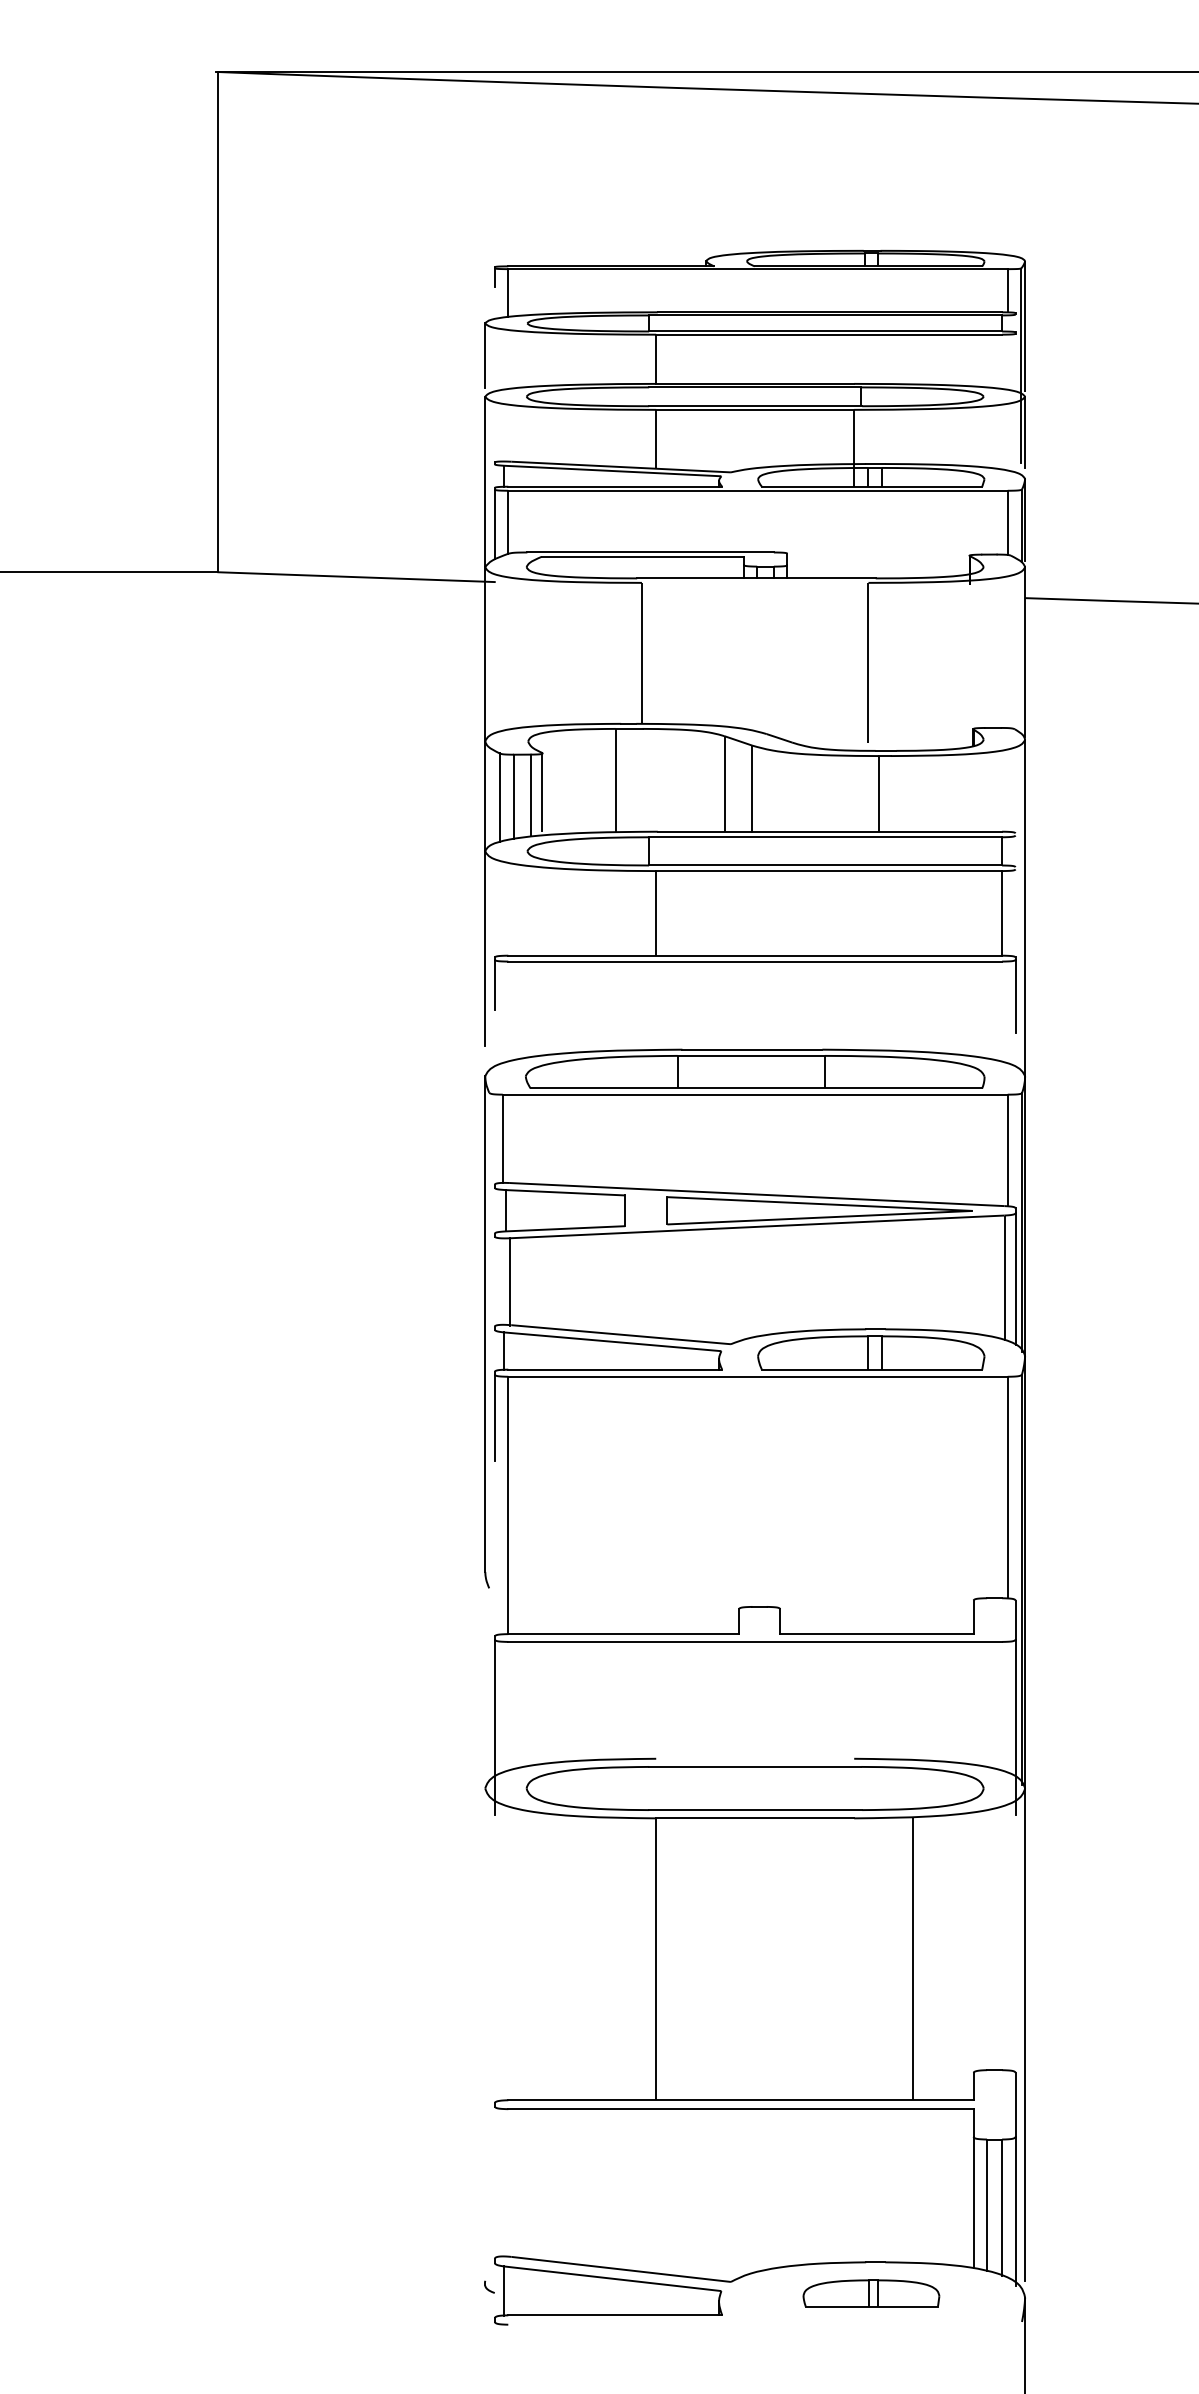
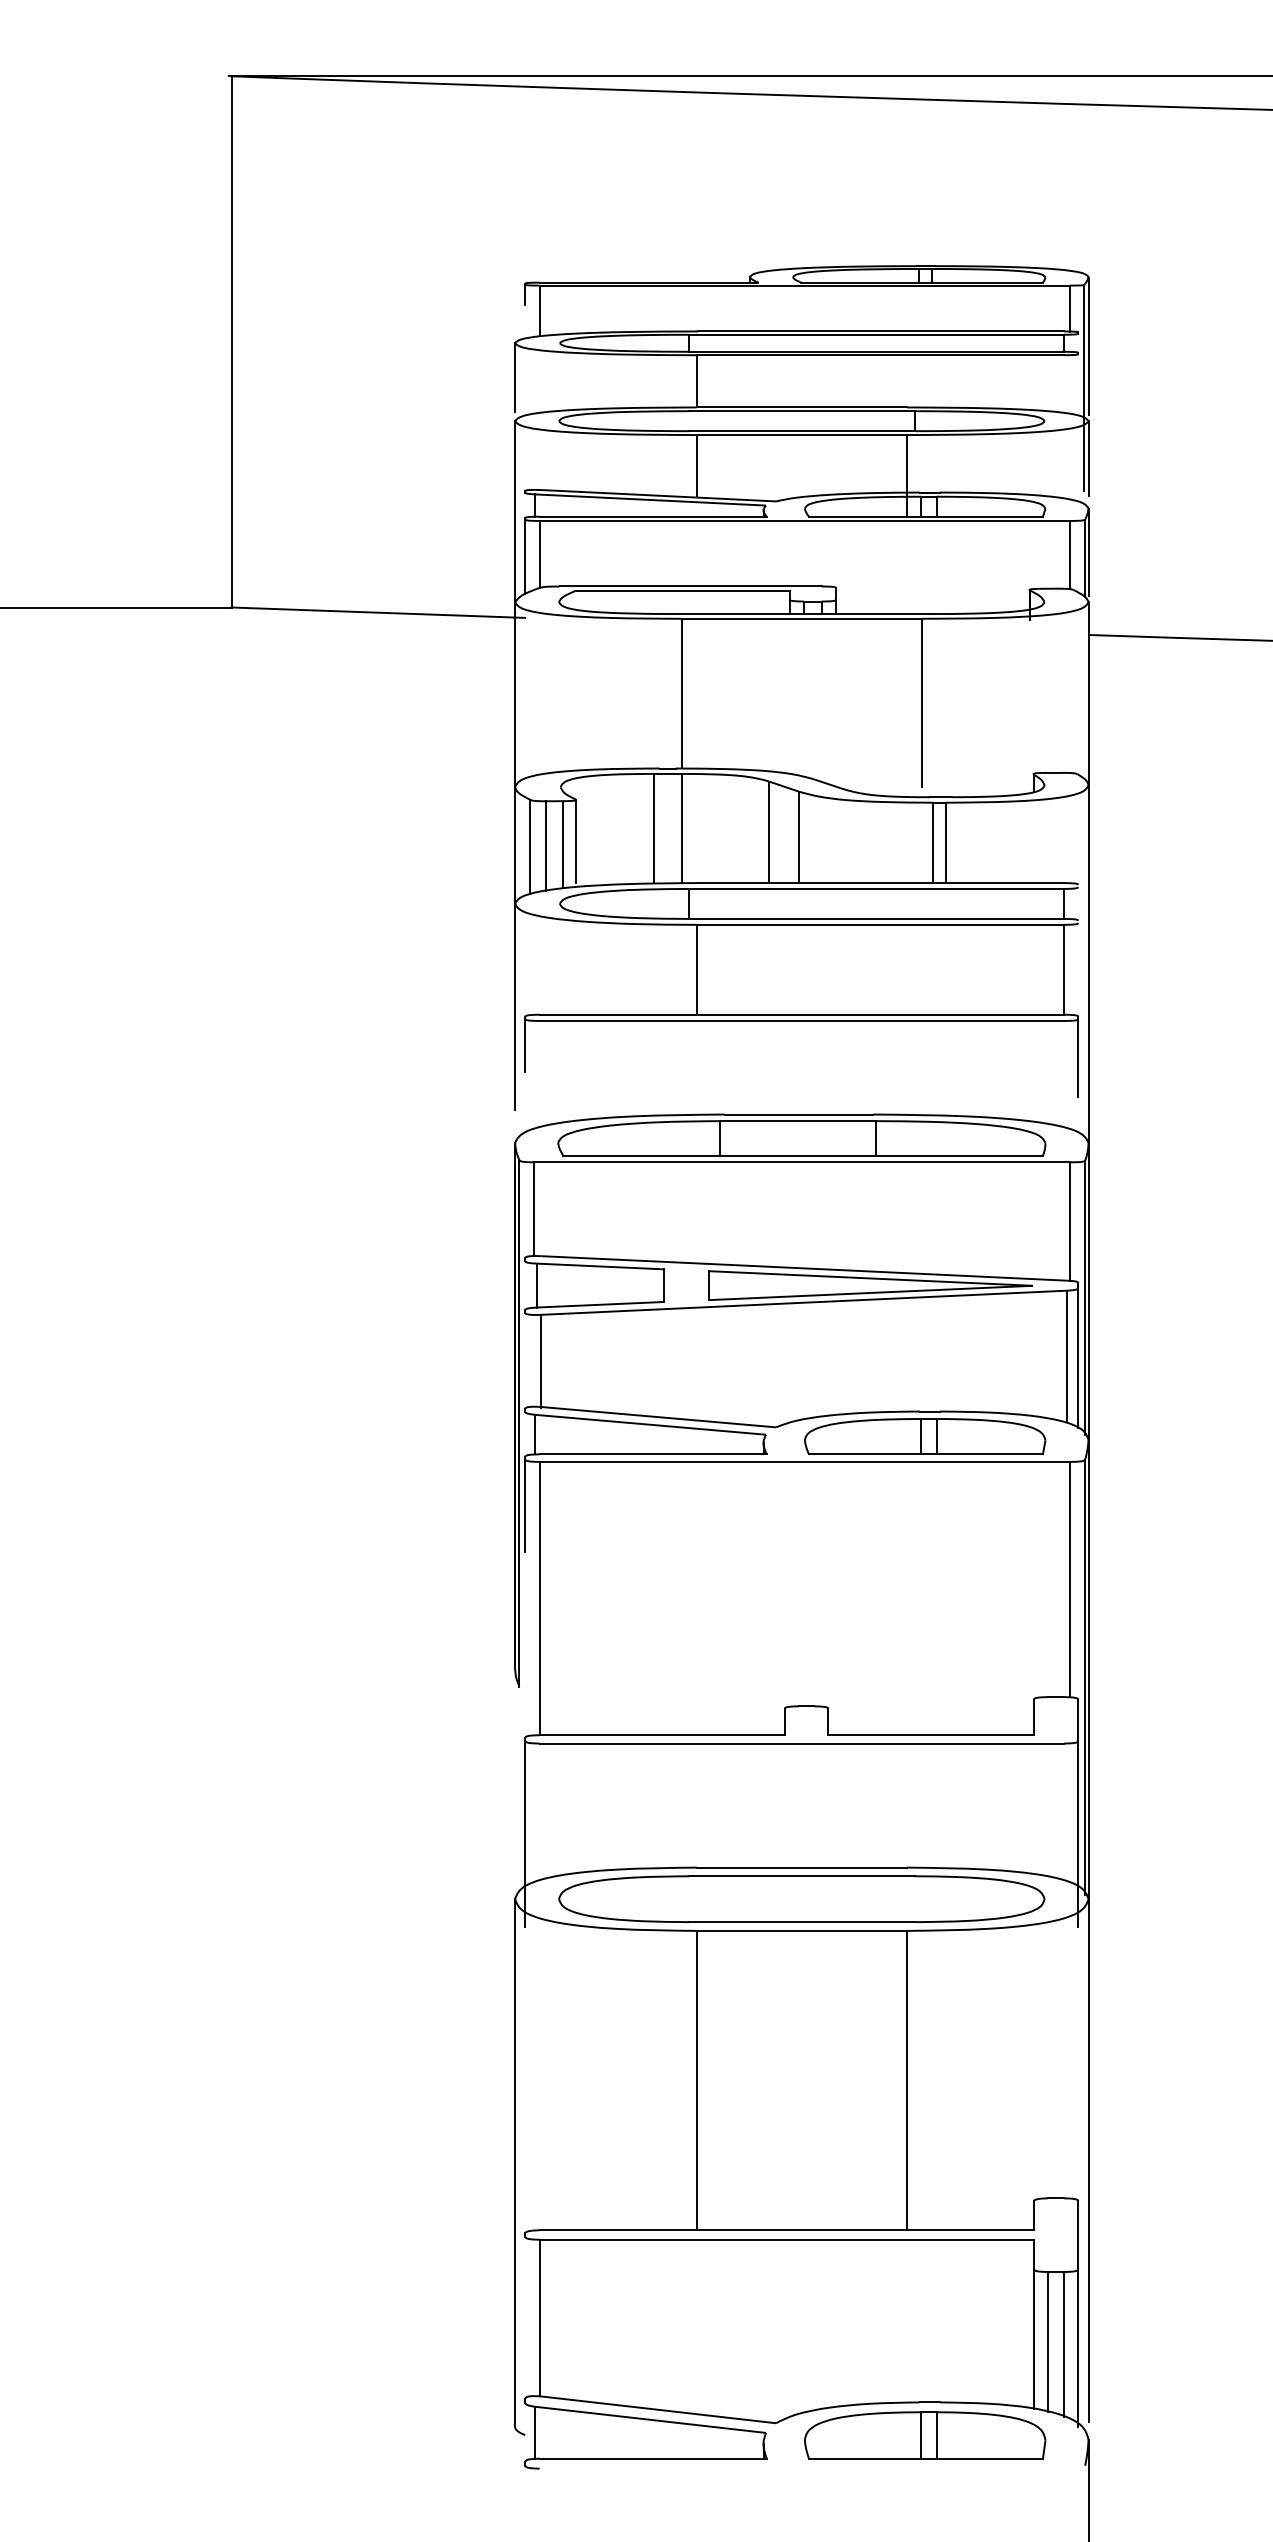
line: (754, 582) -> (801, 618), added
line: (642, 780) -> (682, 828), added
line: (890, 793) -> (945, 842), added
line: (489, 1340) -> (519, 1423), added
line: (754, 1758) -> (801, 1867), added
line: (912, 1959) -> (906, 2080), moved
line: (485, 2034) -> (515, 2160), added
line: (508, 2182) -> (539, 2317), added
part: (871, 2293) -> (925, 2435), size x1.67

